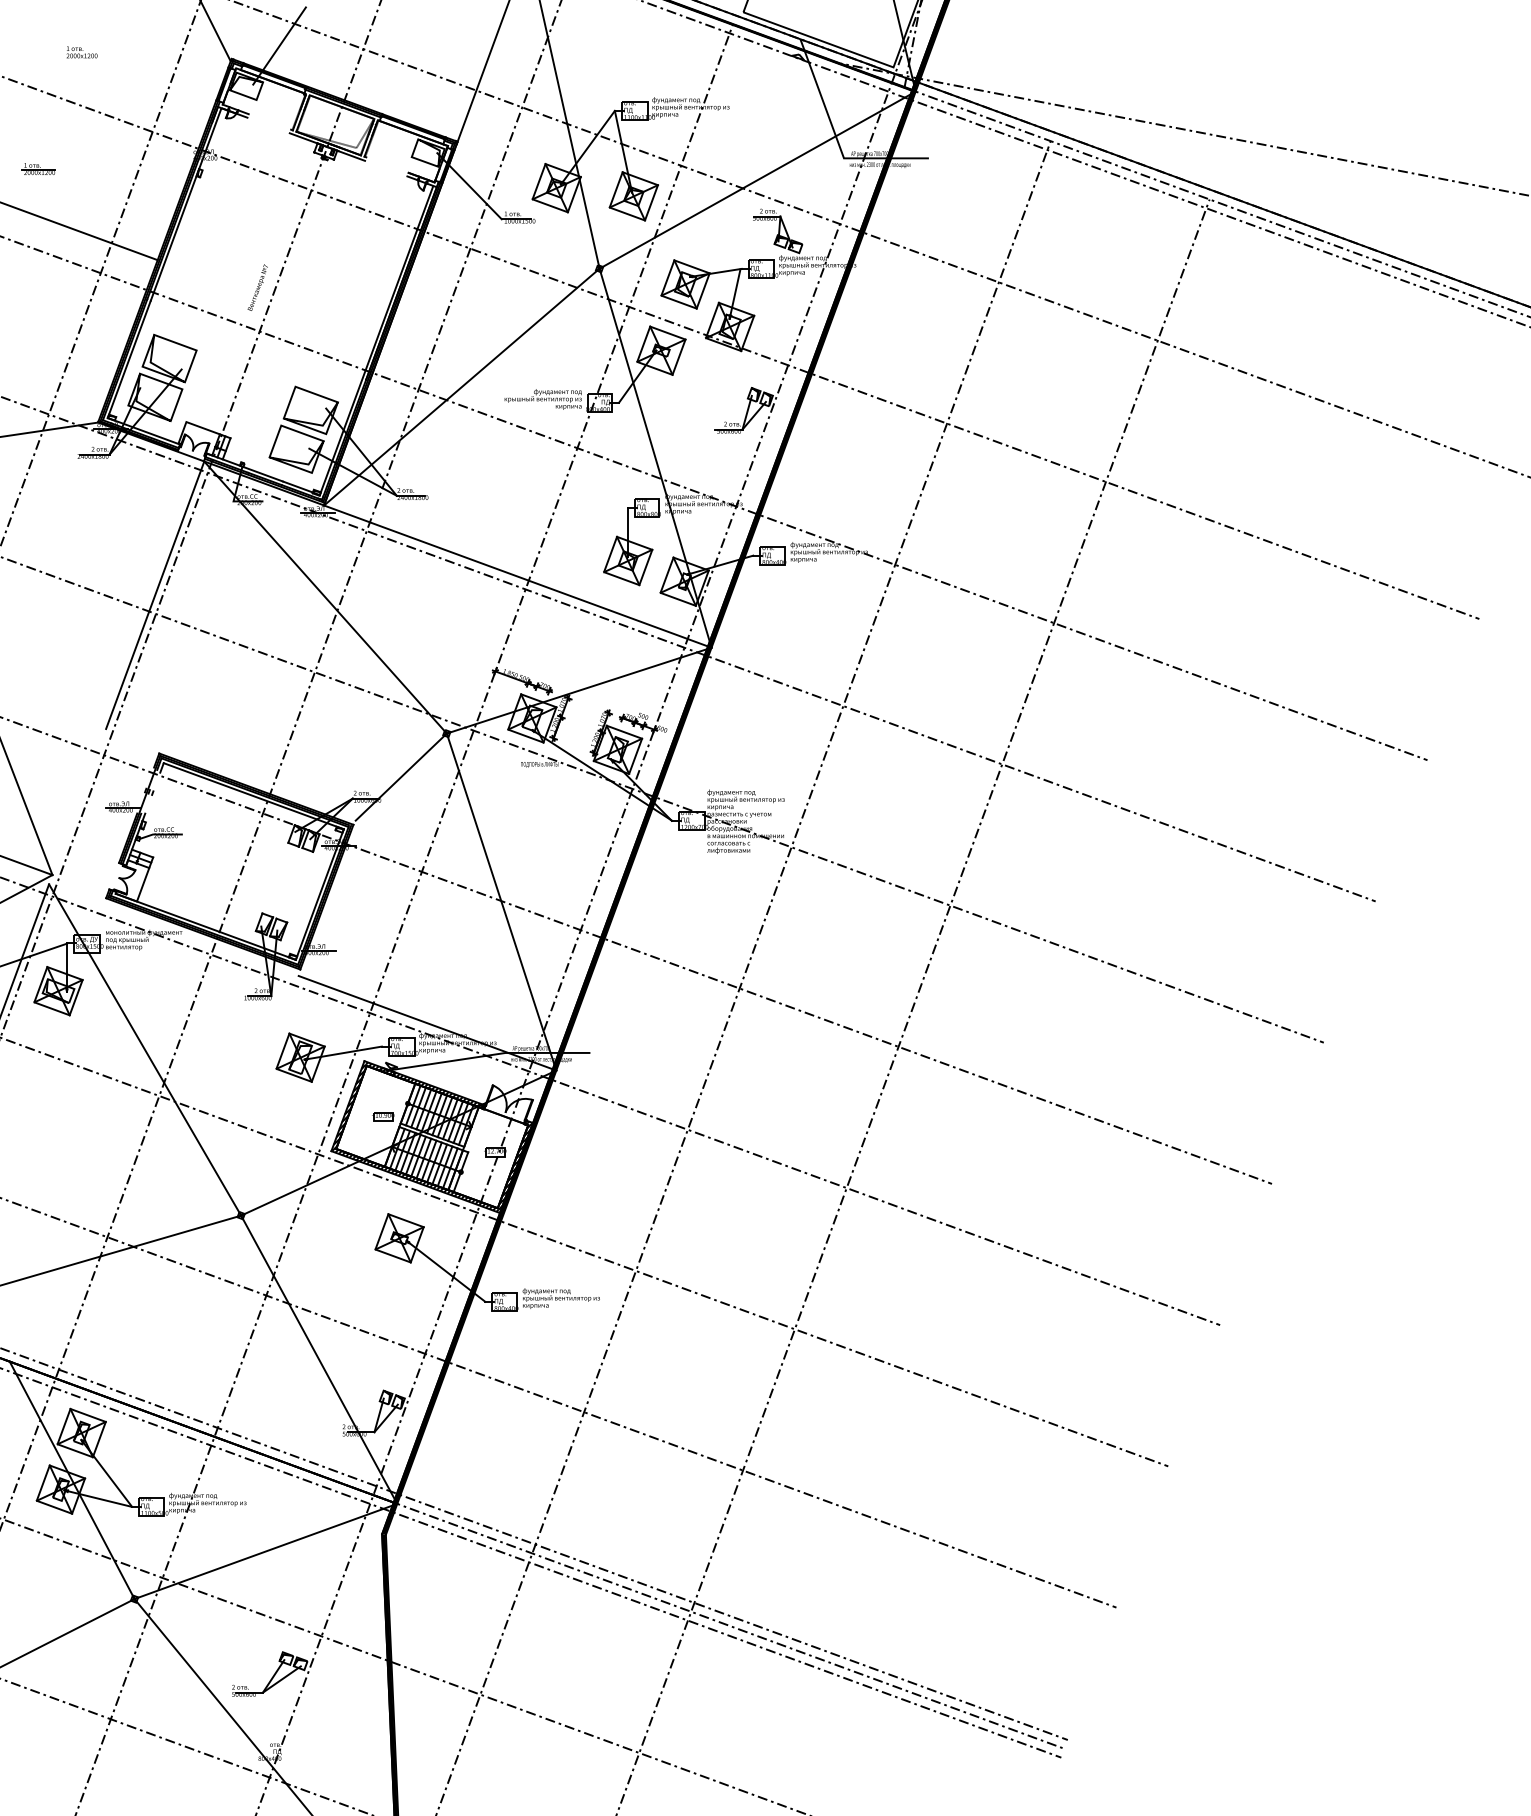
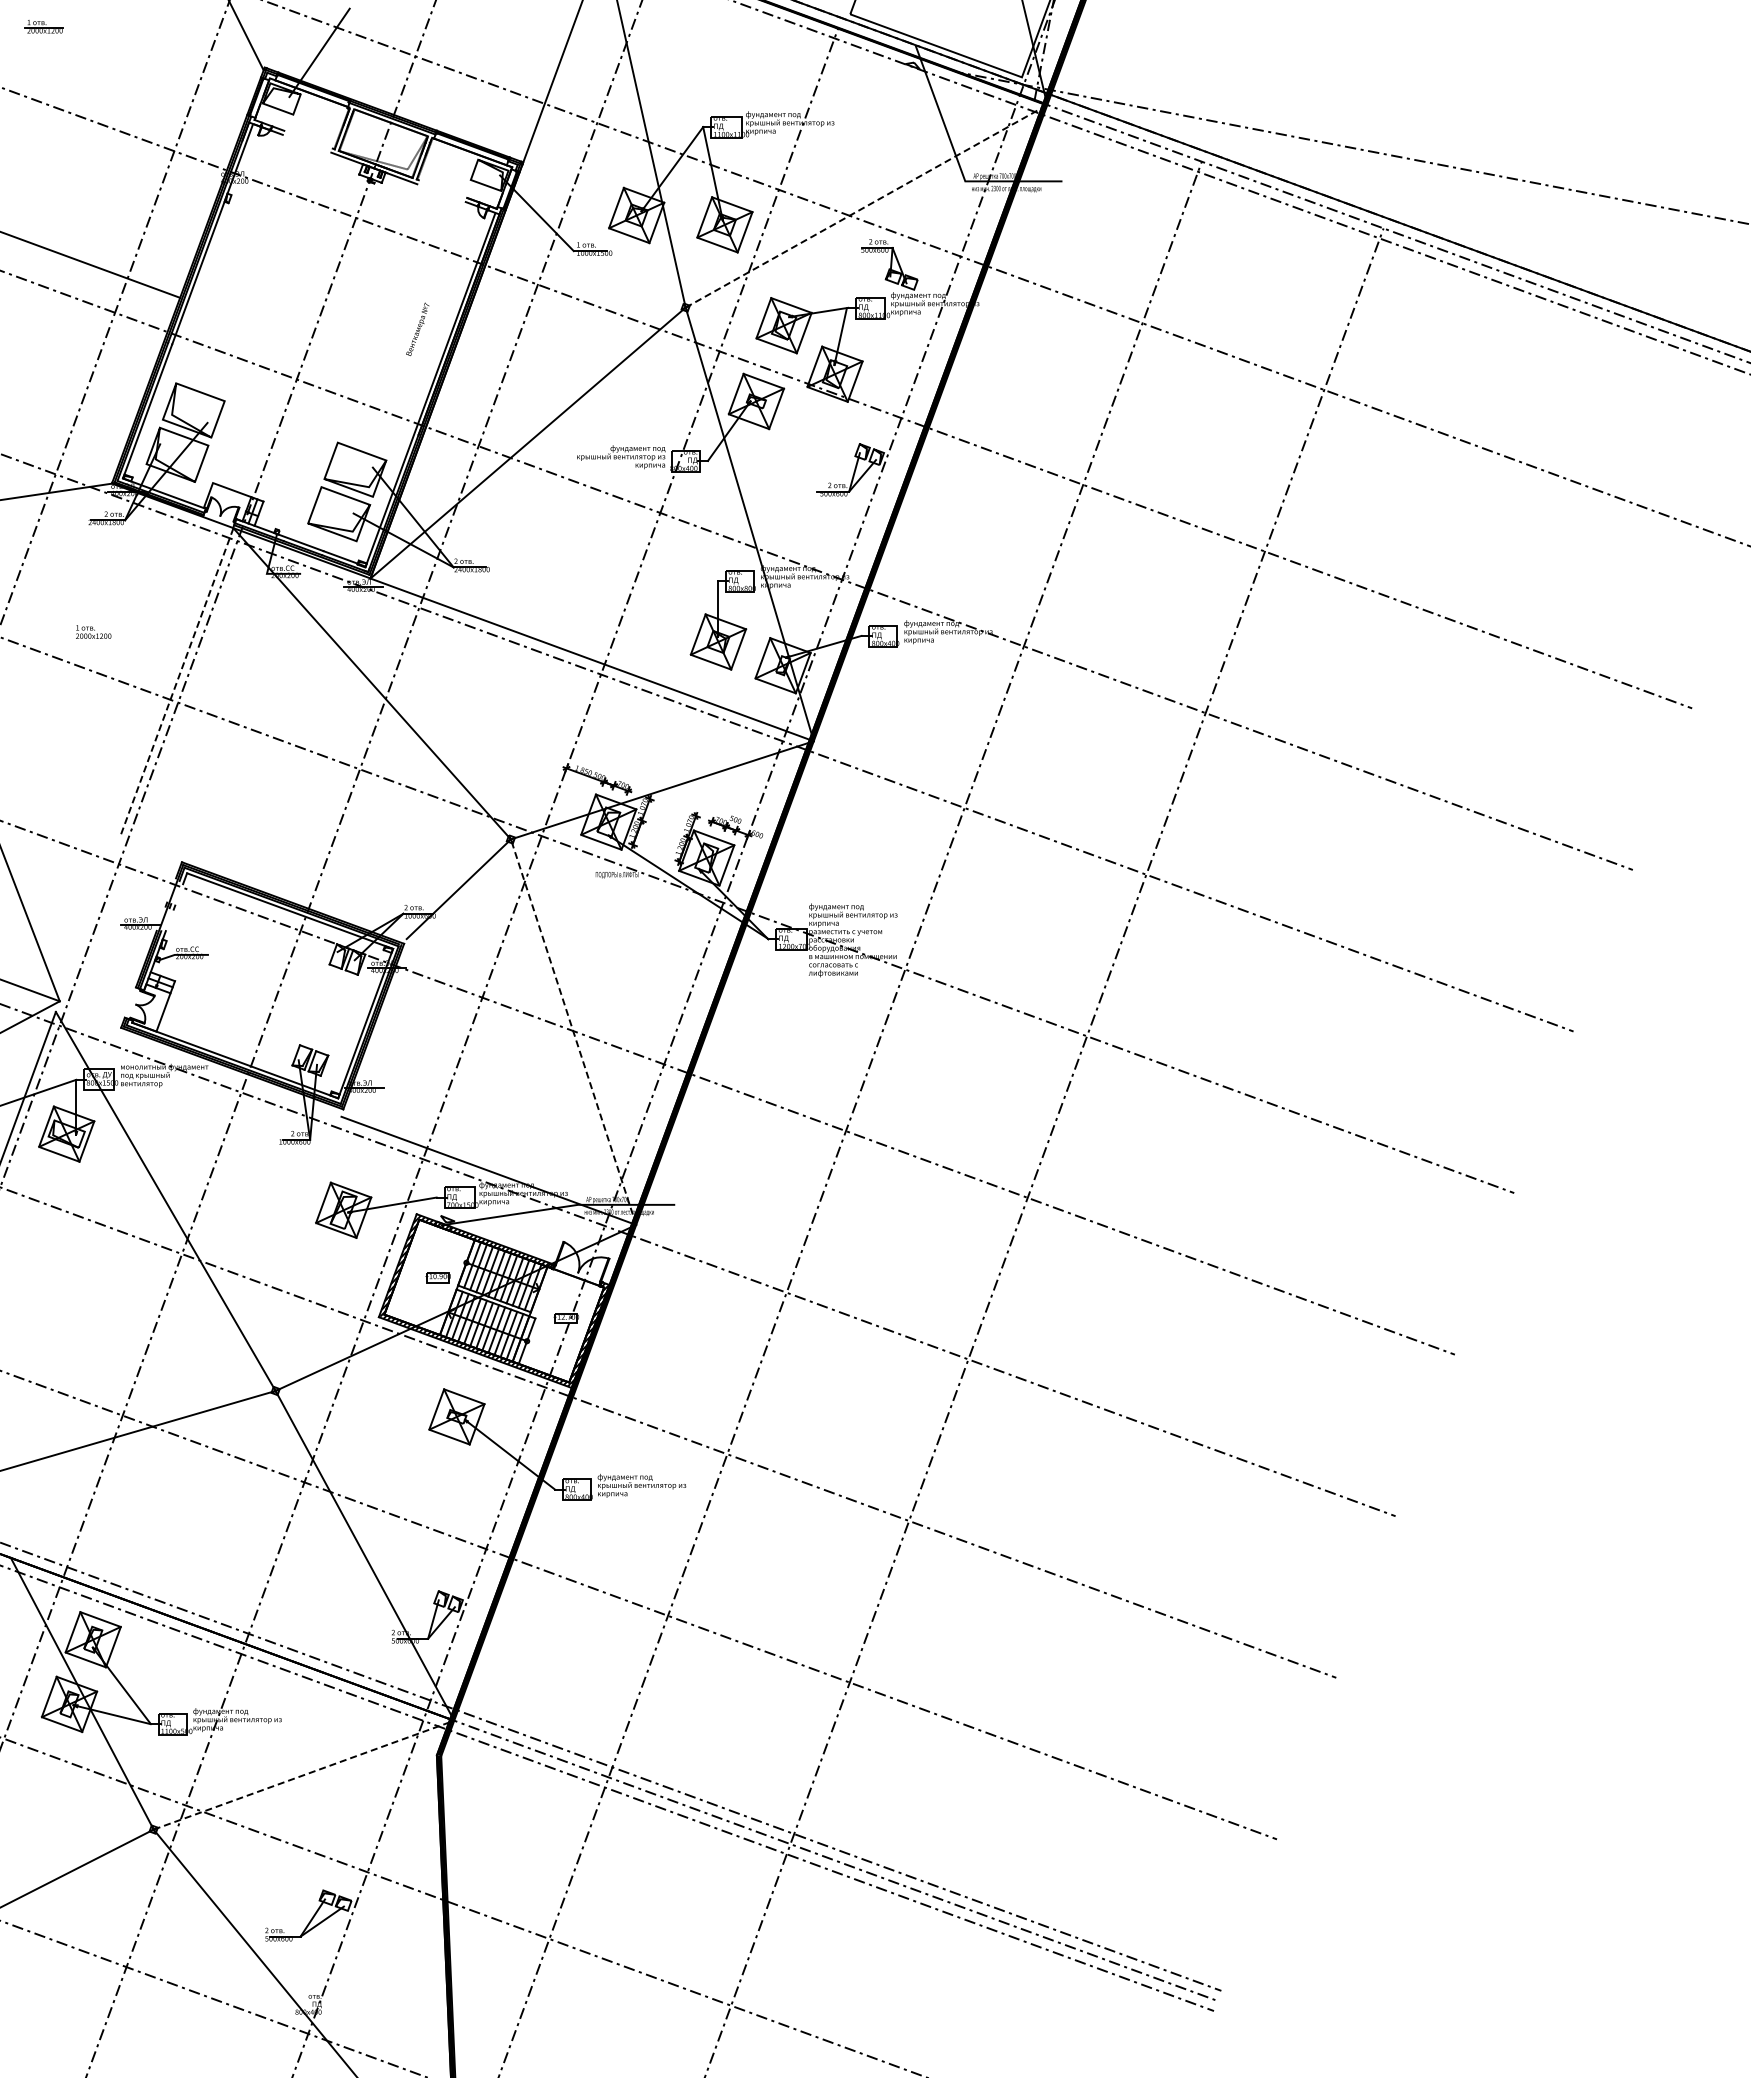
text: (81, 51) -> (93, 631), moved
part: (38, 168) -> (43, 26), moved
line: (757, 180) -> (866, 206), solid -> dashed
text: (257, 286) -> (417, 328), moved
line: (155, 595) -> (177, 681), solid -> dashed
line: (501, 902) -> (573, 1032), solid -> dashed
line: (265, 1551) -> (303, 1775), solid -> dashed

